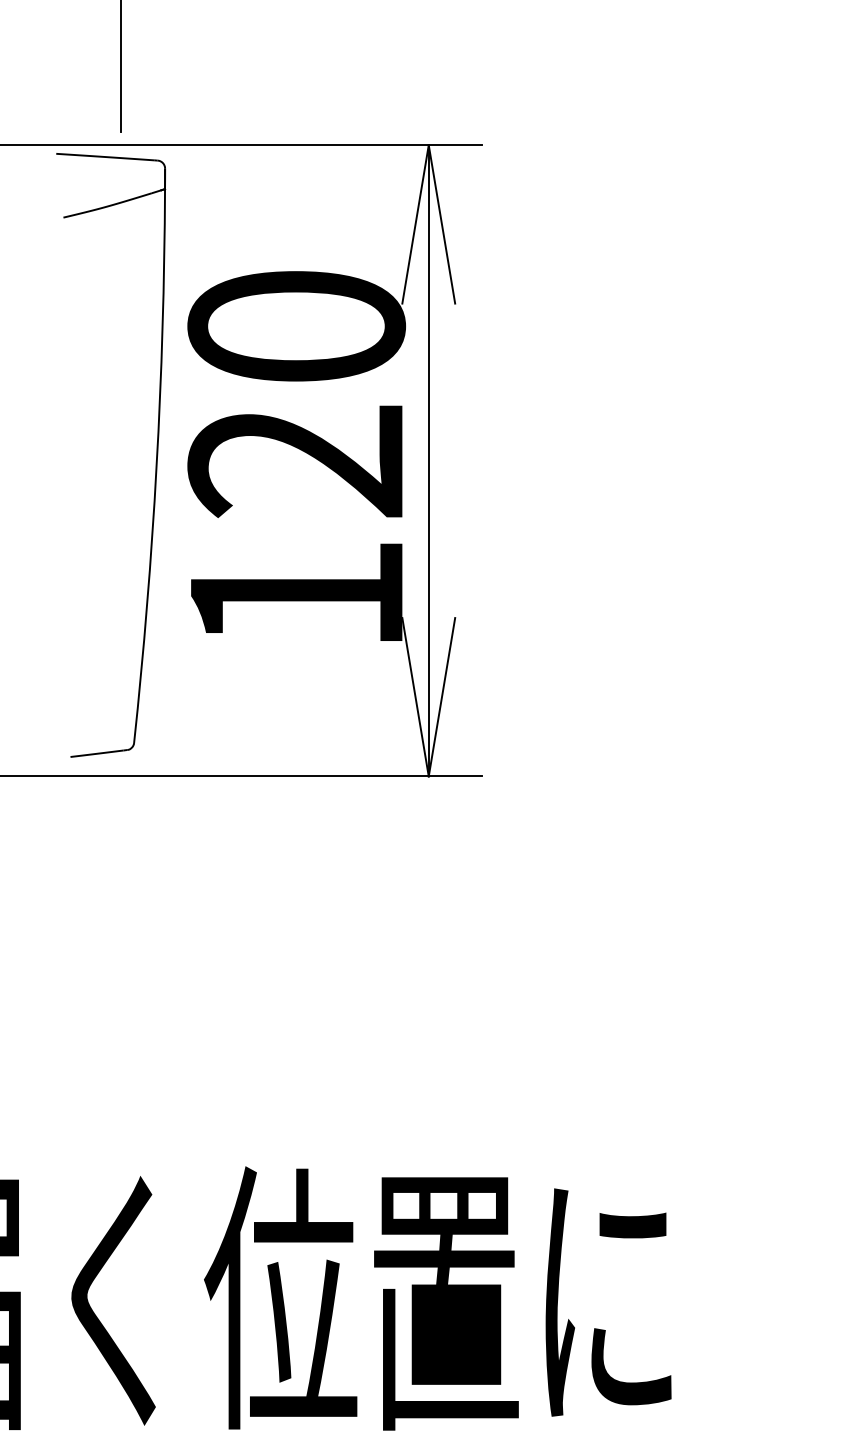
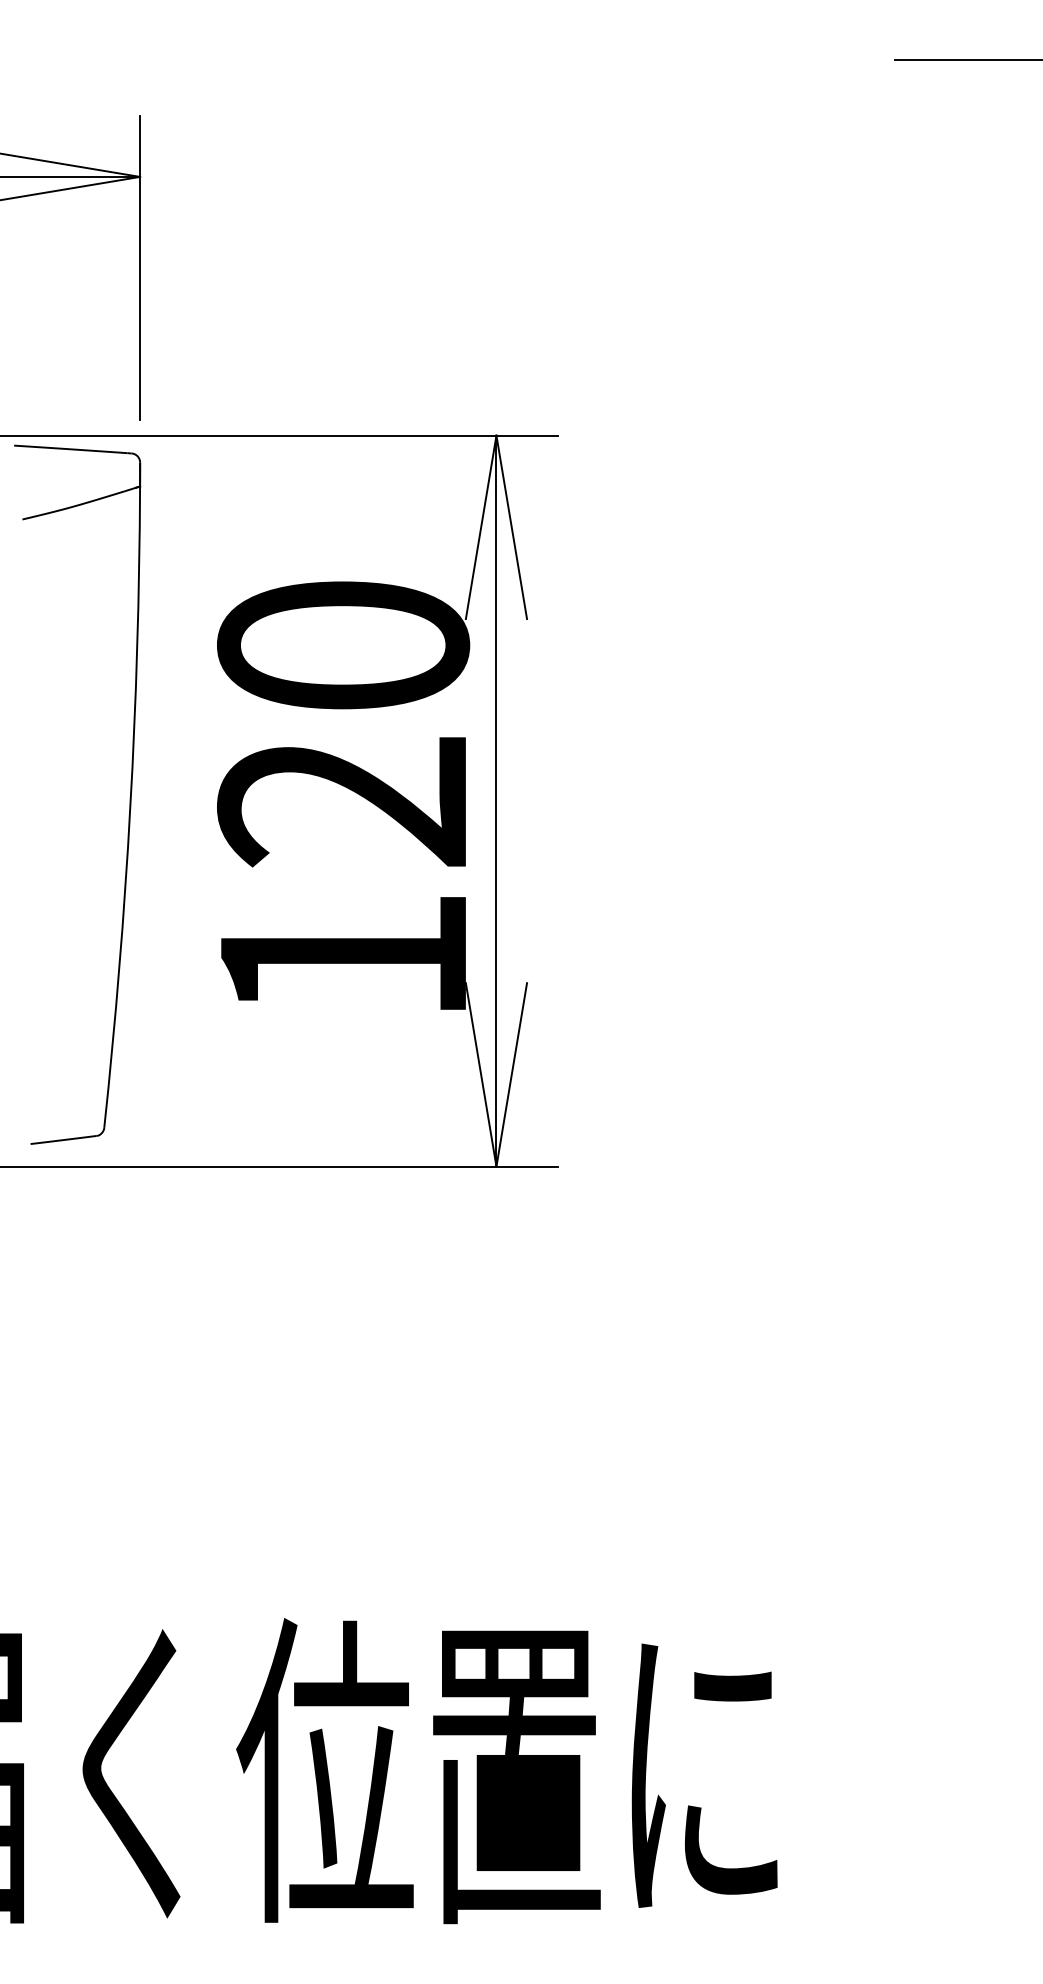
part: (155, 457) -> (129, 797), moved

